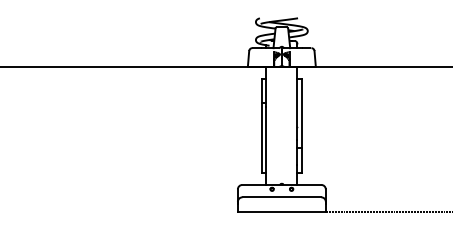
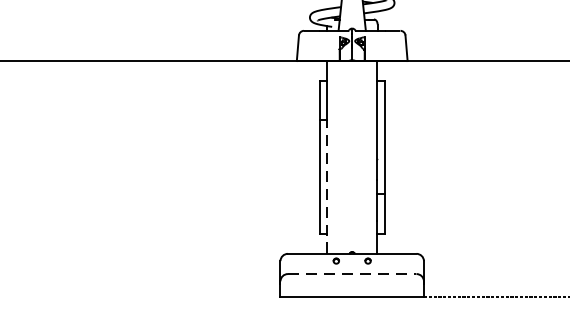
line: (266, 146) -> (327, 191), solid -> dashed
line: (282, 197) -> (353, 274), solid -> dashed

